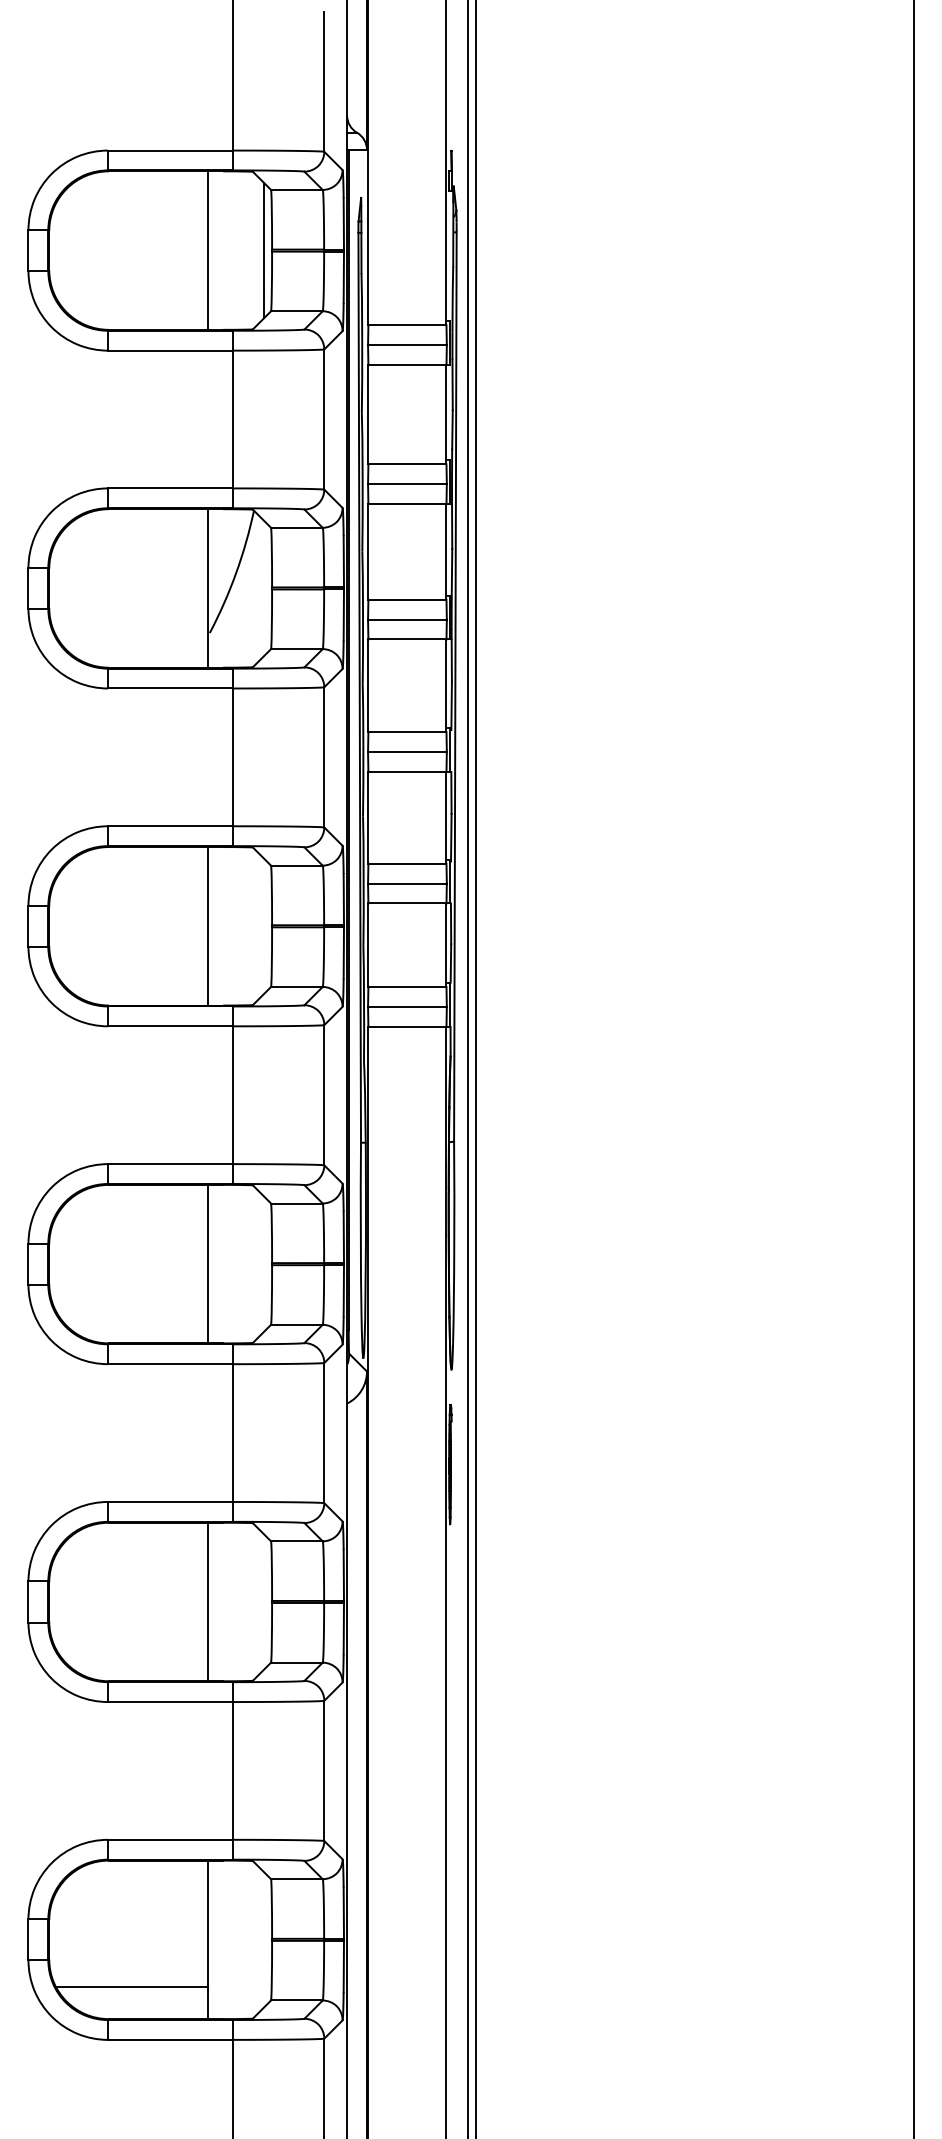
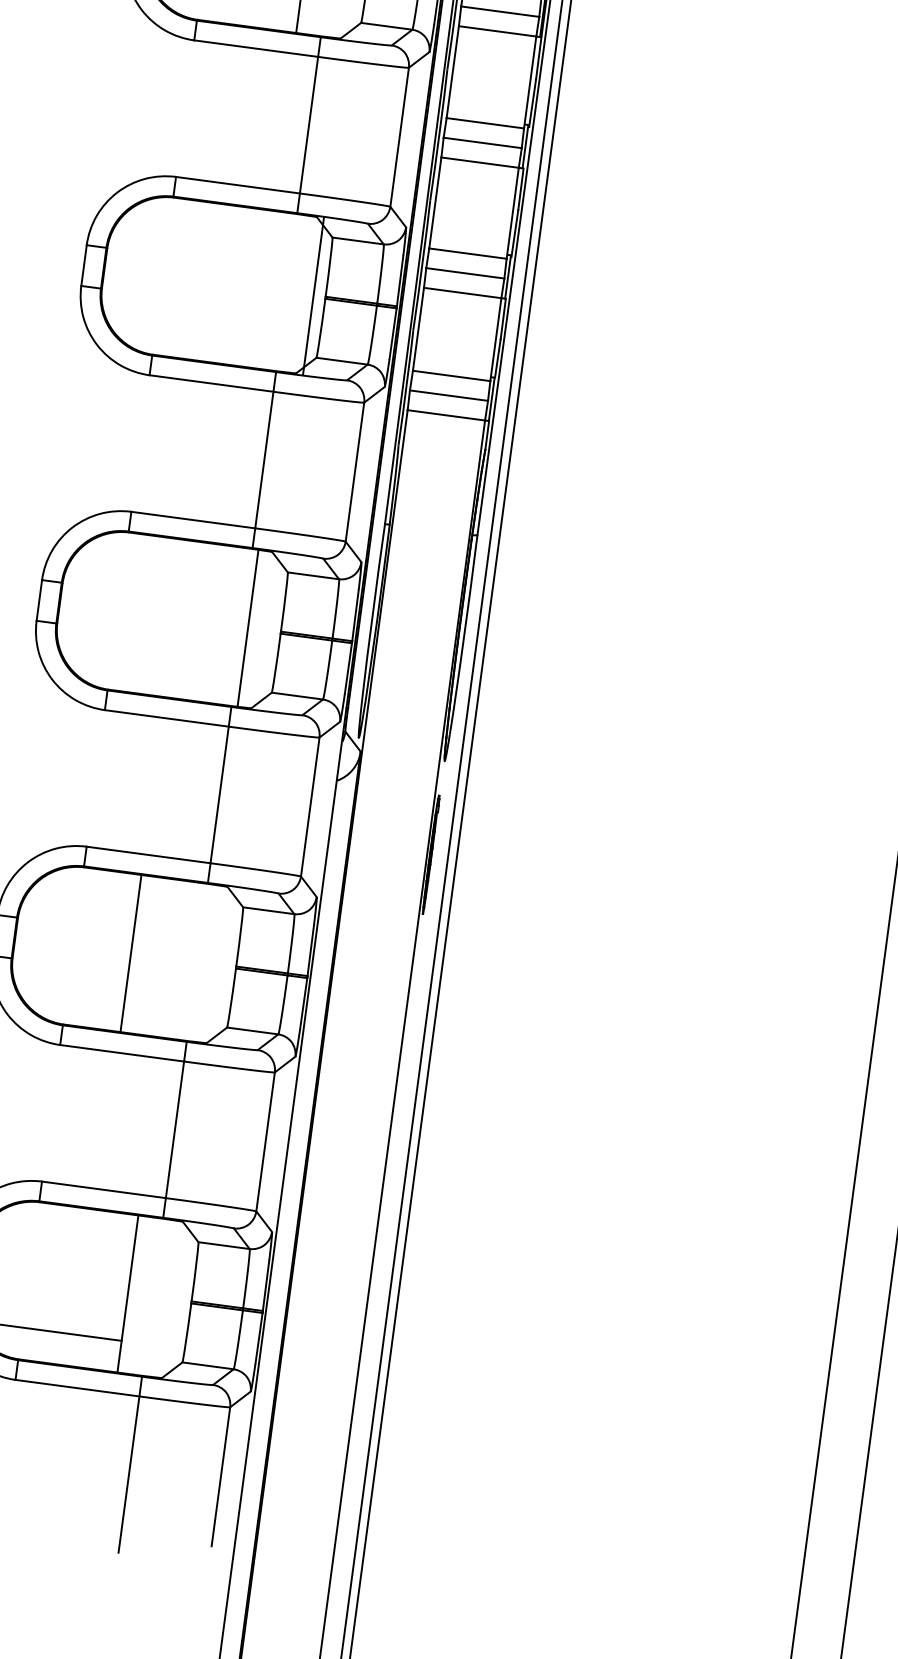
line: (208, 926) -> (314, 296), moved
line: (208, 1263) -> (248, 627), moved
line: (208, 1601) -> (131, 953), moved

